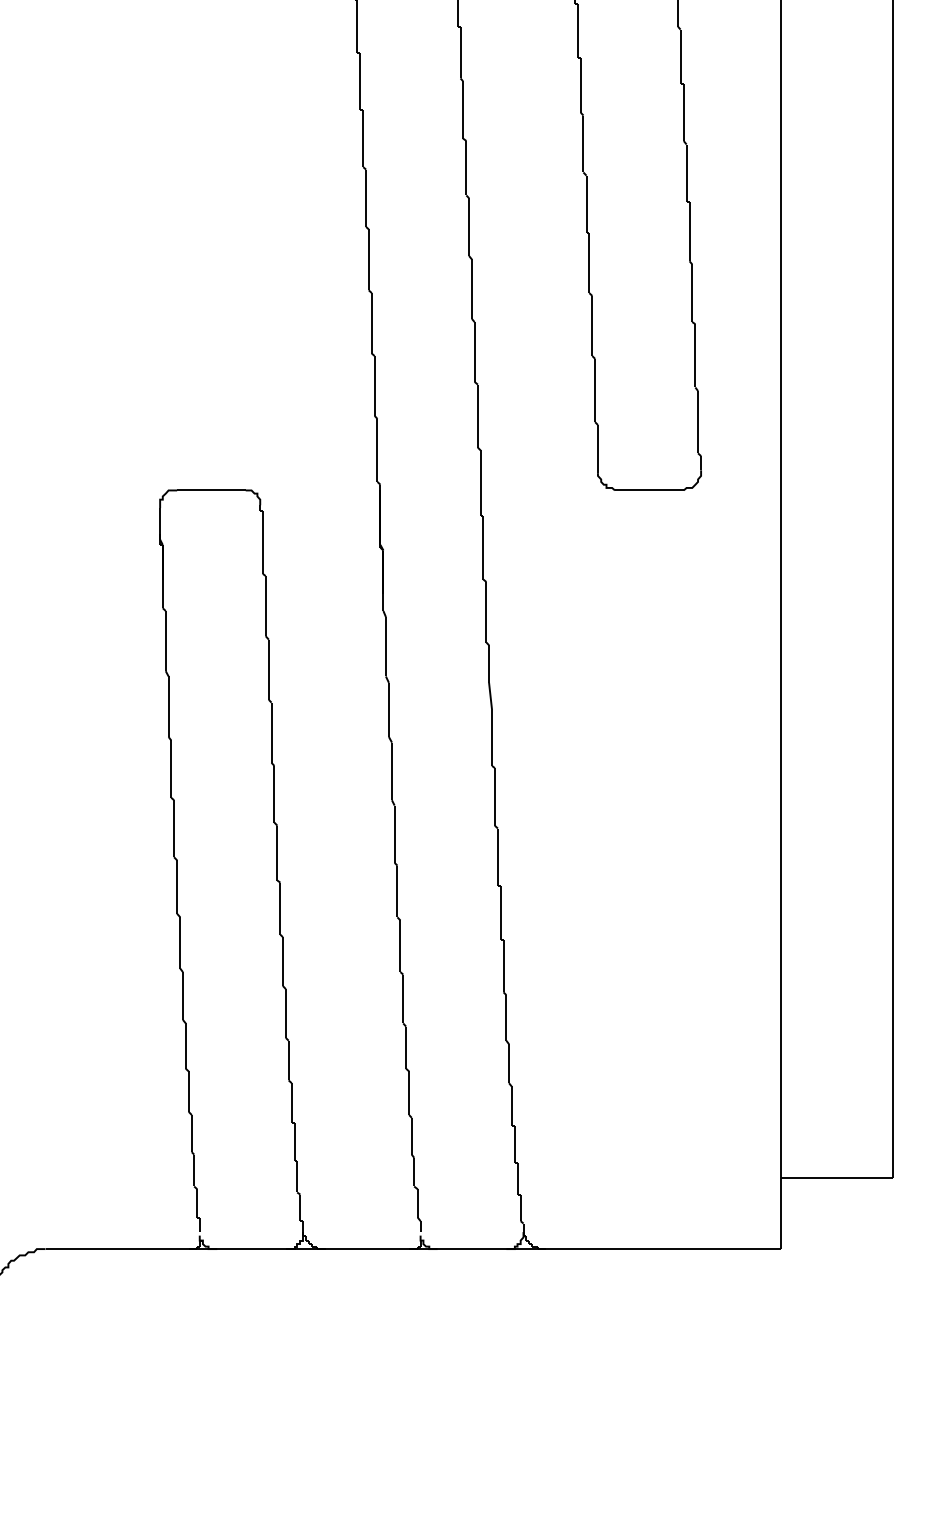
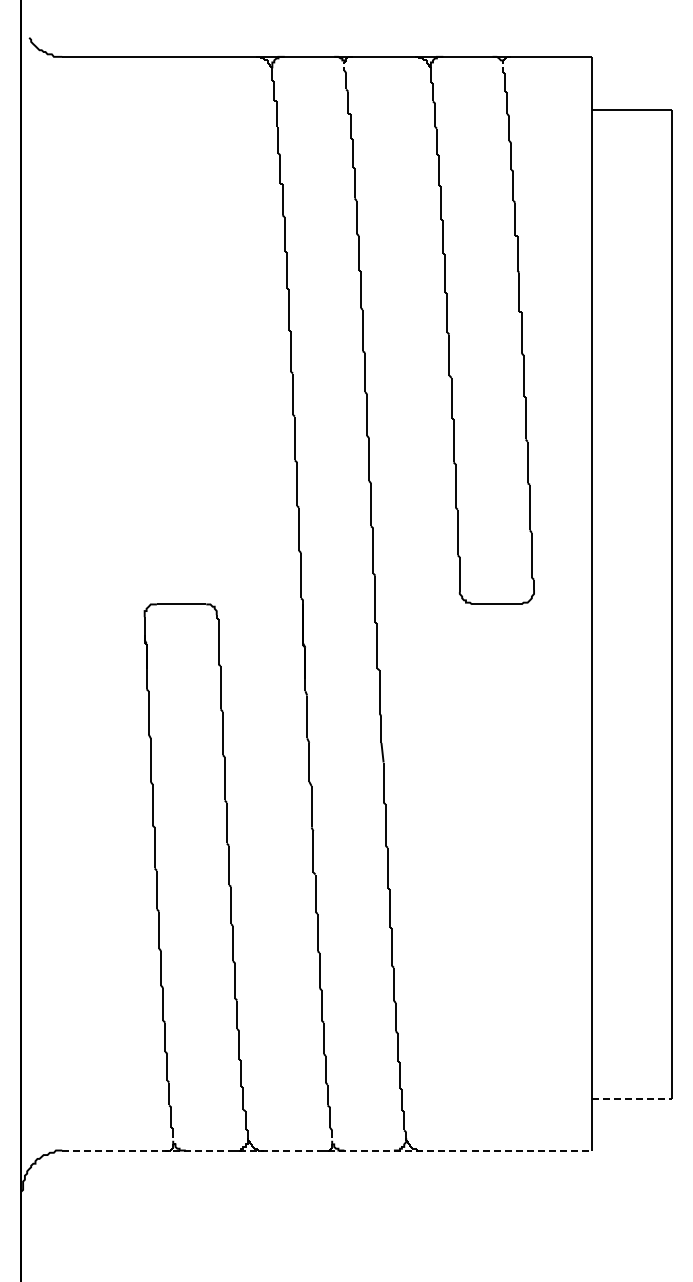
line: (837, 1178) -> (632, 1099), solid -> dashed
line: (412, 1249) -> (326, 1150), solid -> dashed

